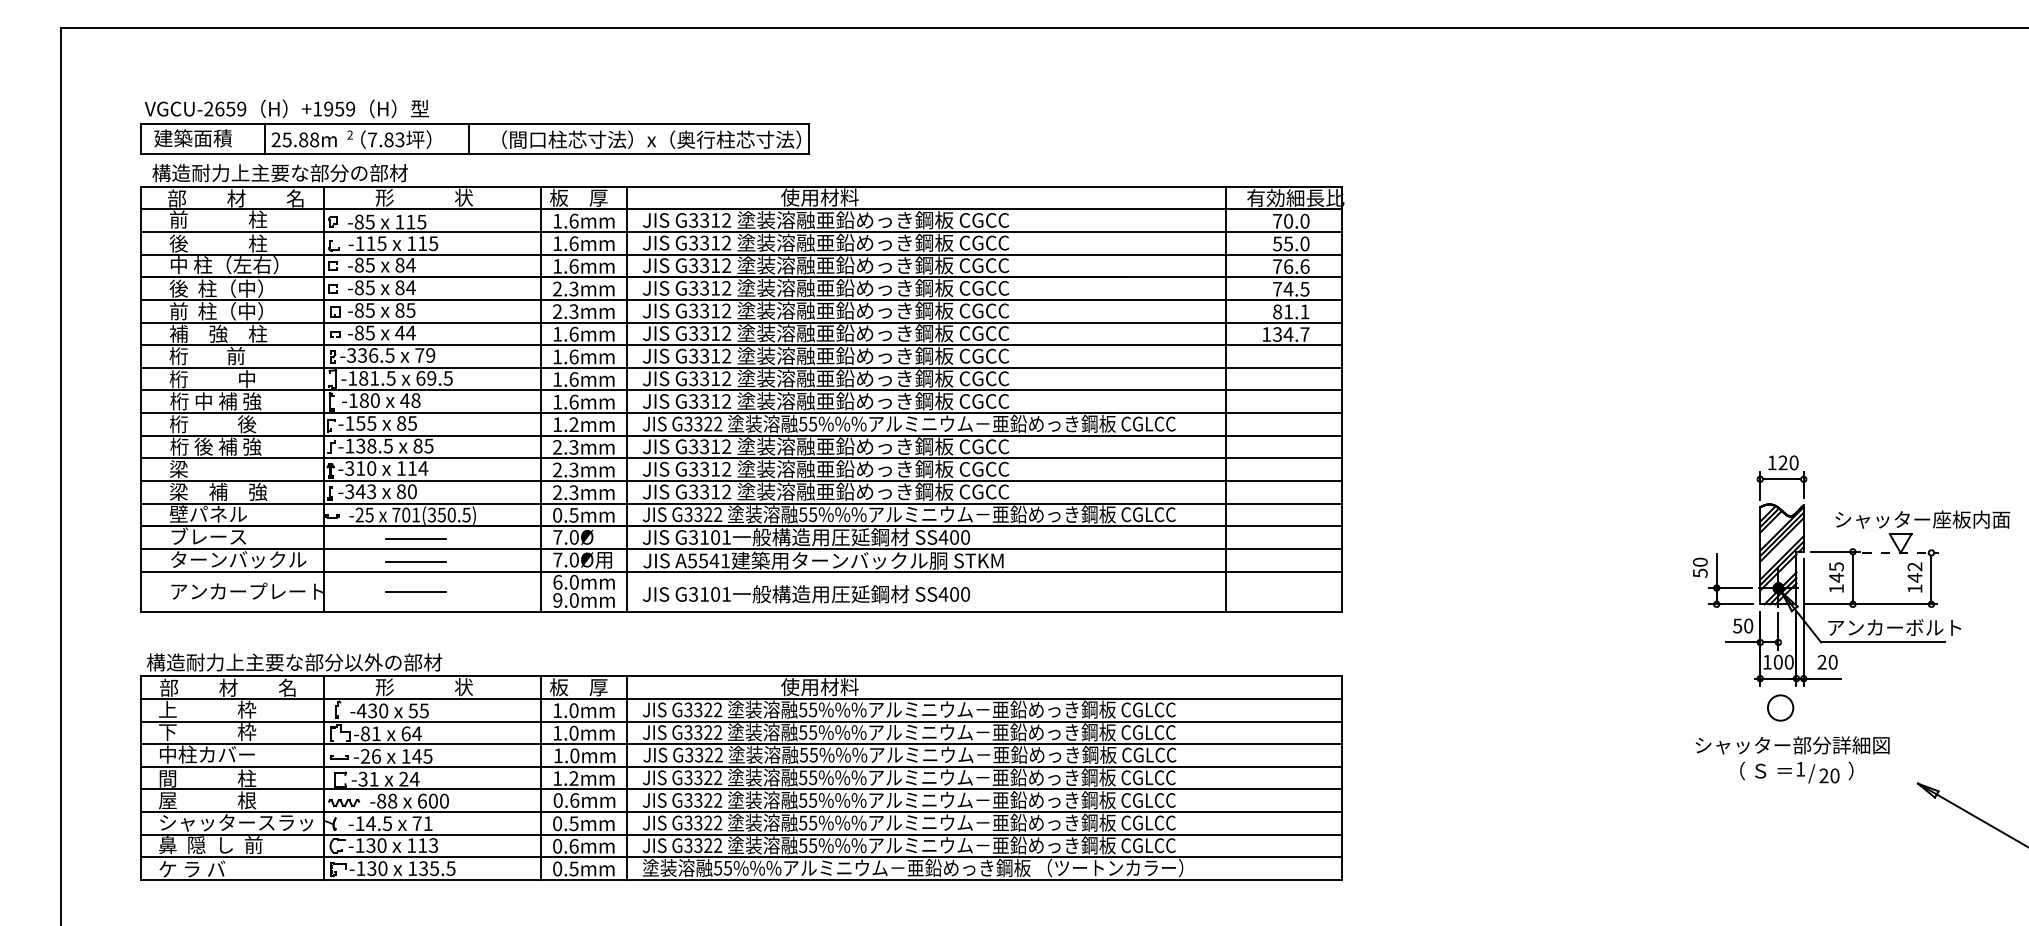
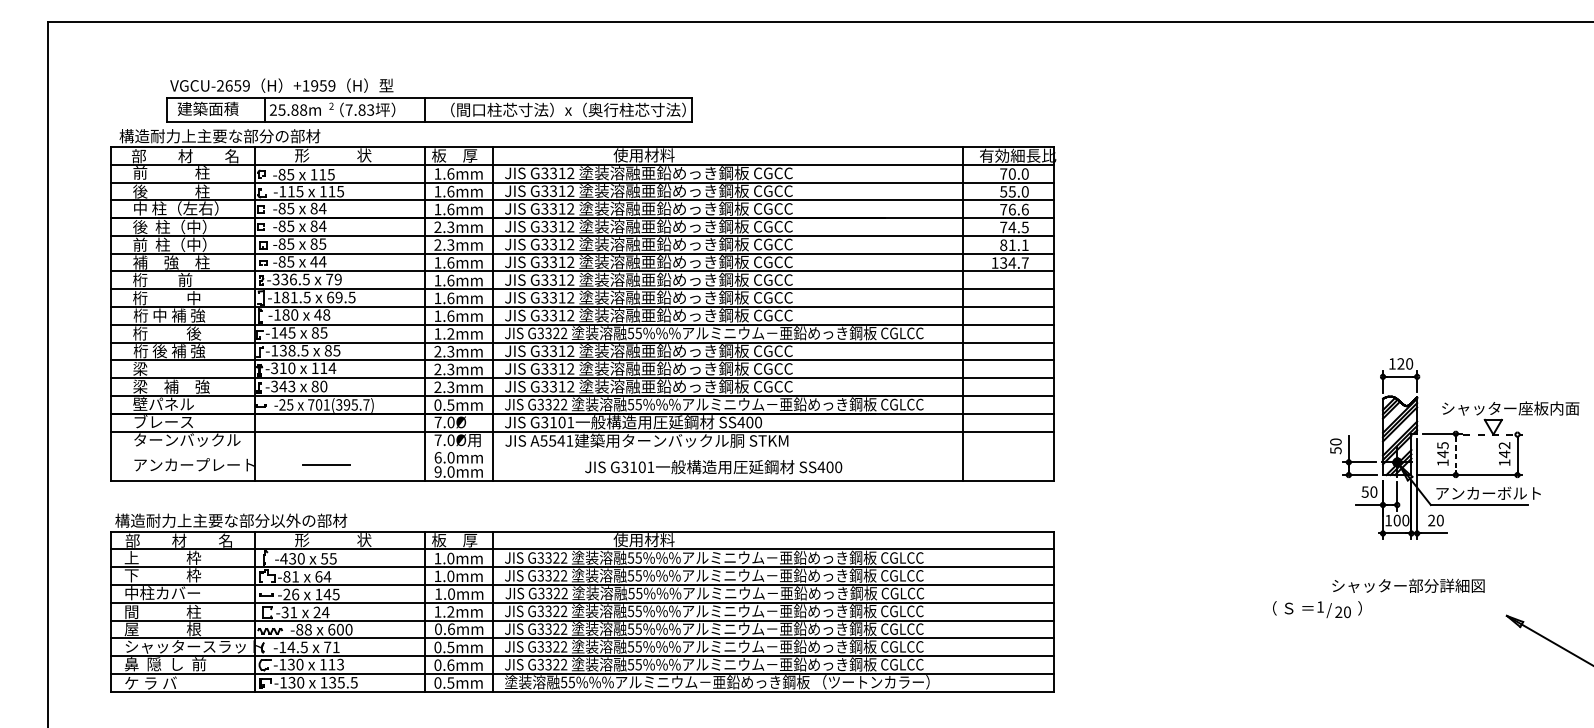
part: (474, 126) -> (429, 99), moved
text: (360, 423) -> (283, 332), -155 -> -145
text: (453, 514) -> (356, 404), 701(350.5) -> 701(395.7)
line: (415, 539) -> (326, 424), removed
line: (415, 561) -> (326, 441), removed
line: (741, 571) -> (582, 449), removed
line: (1852, 578) -> (1455, 454), solid -> dashed
text: (805, 594) -> (712, 467), moved
circle: (1780, 707) -> (1398, 556), removed
text: (1796, 772) -> (1317, 609), moved

